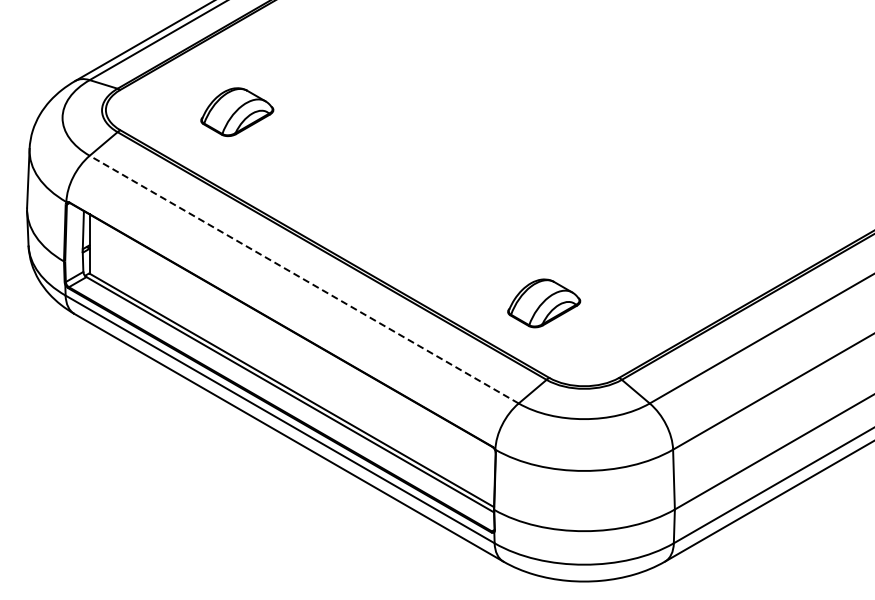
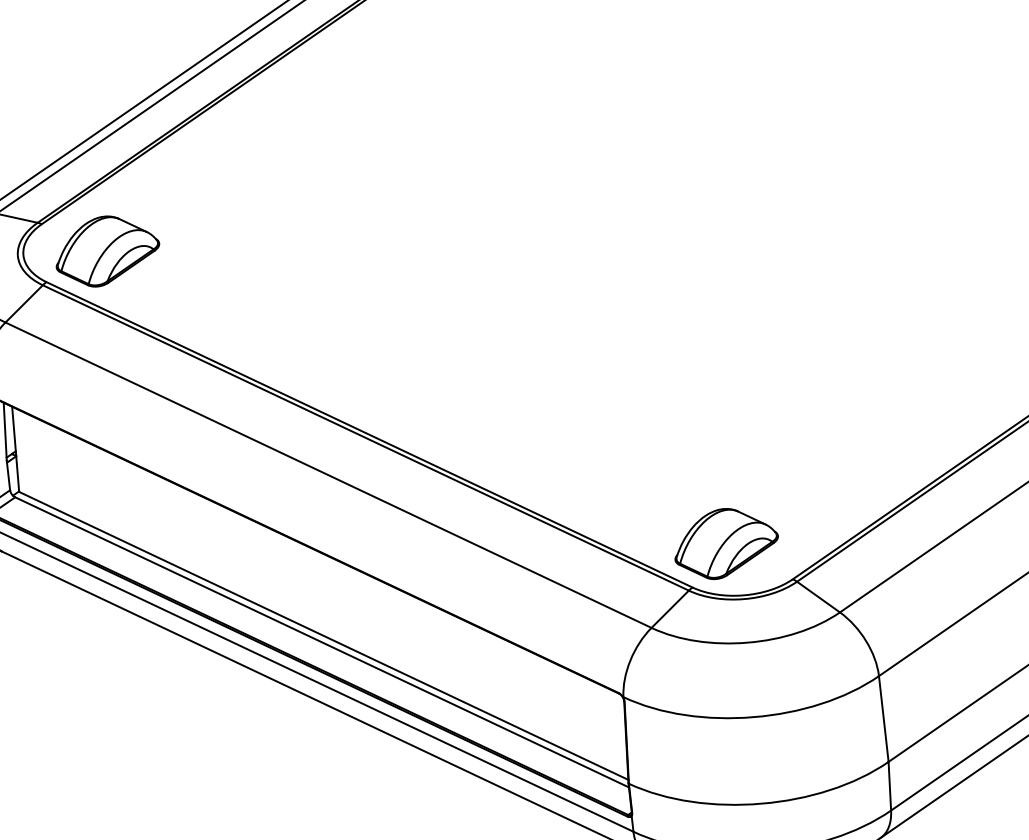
part: (237, 112) -> (107, 251), moved
line: (304, 279) -> (328, 474), dashed -> solid
part: (544, 303) -> (726, 543), moved

